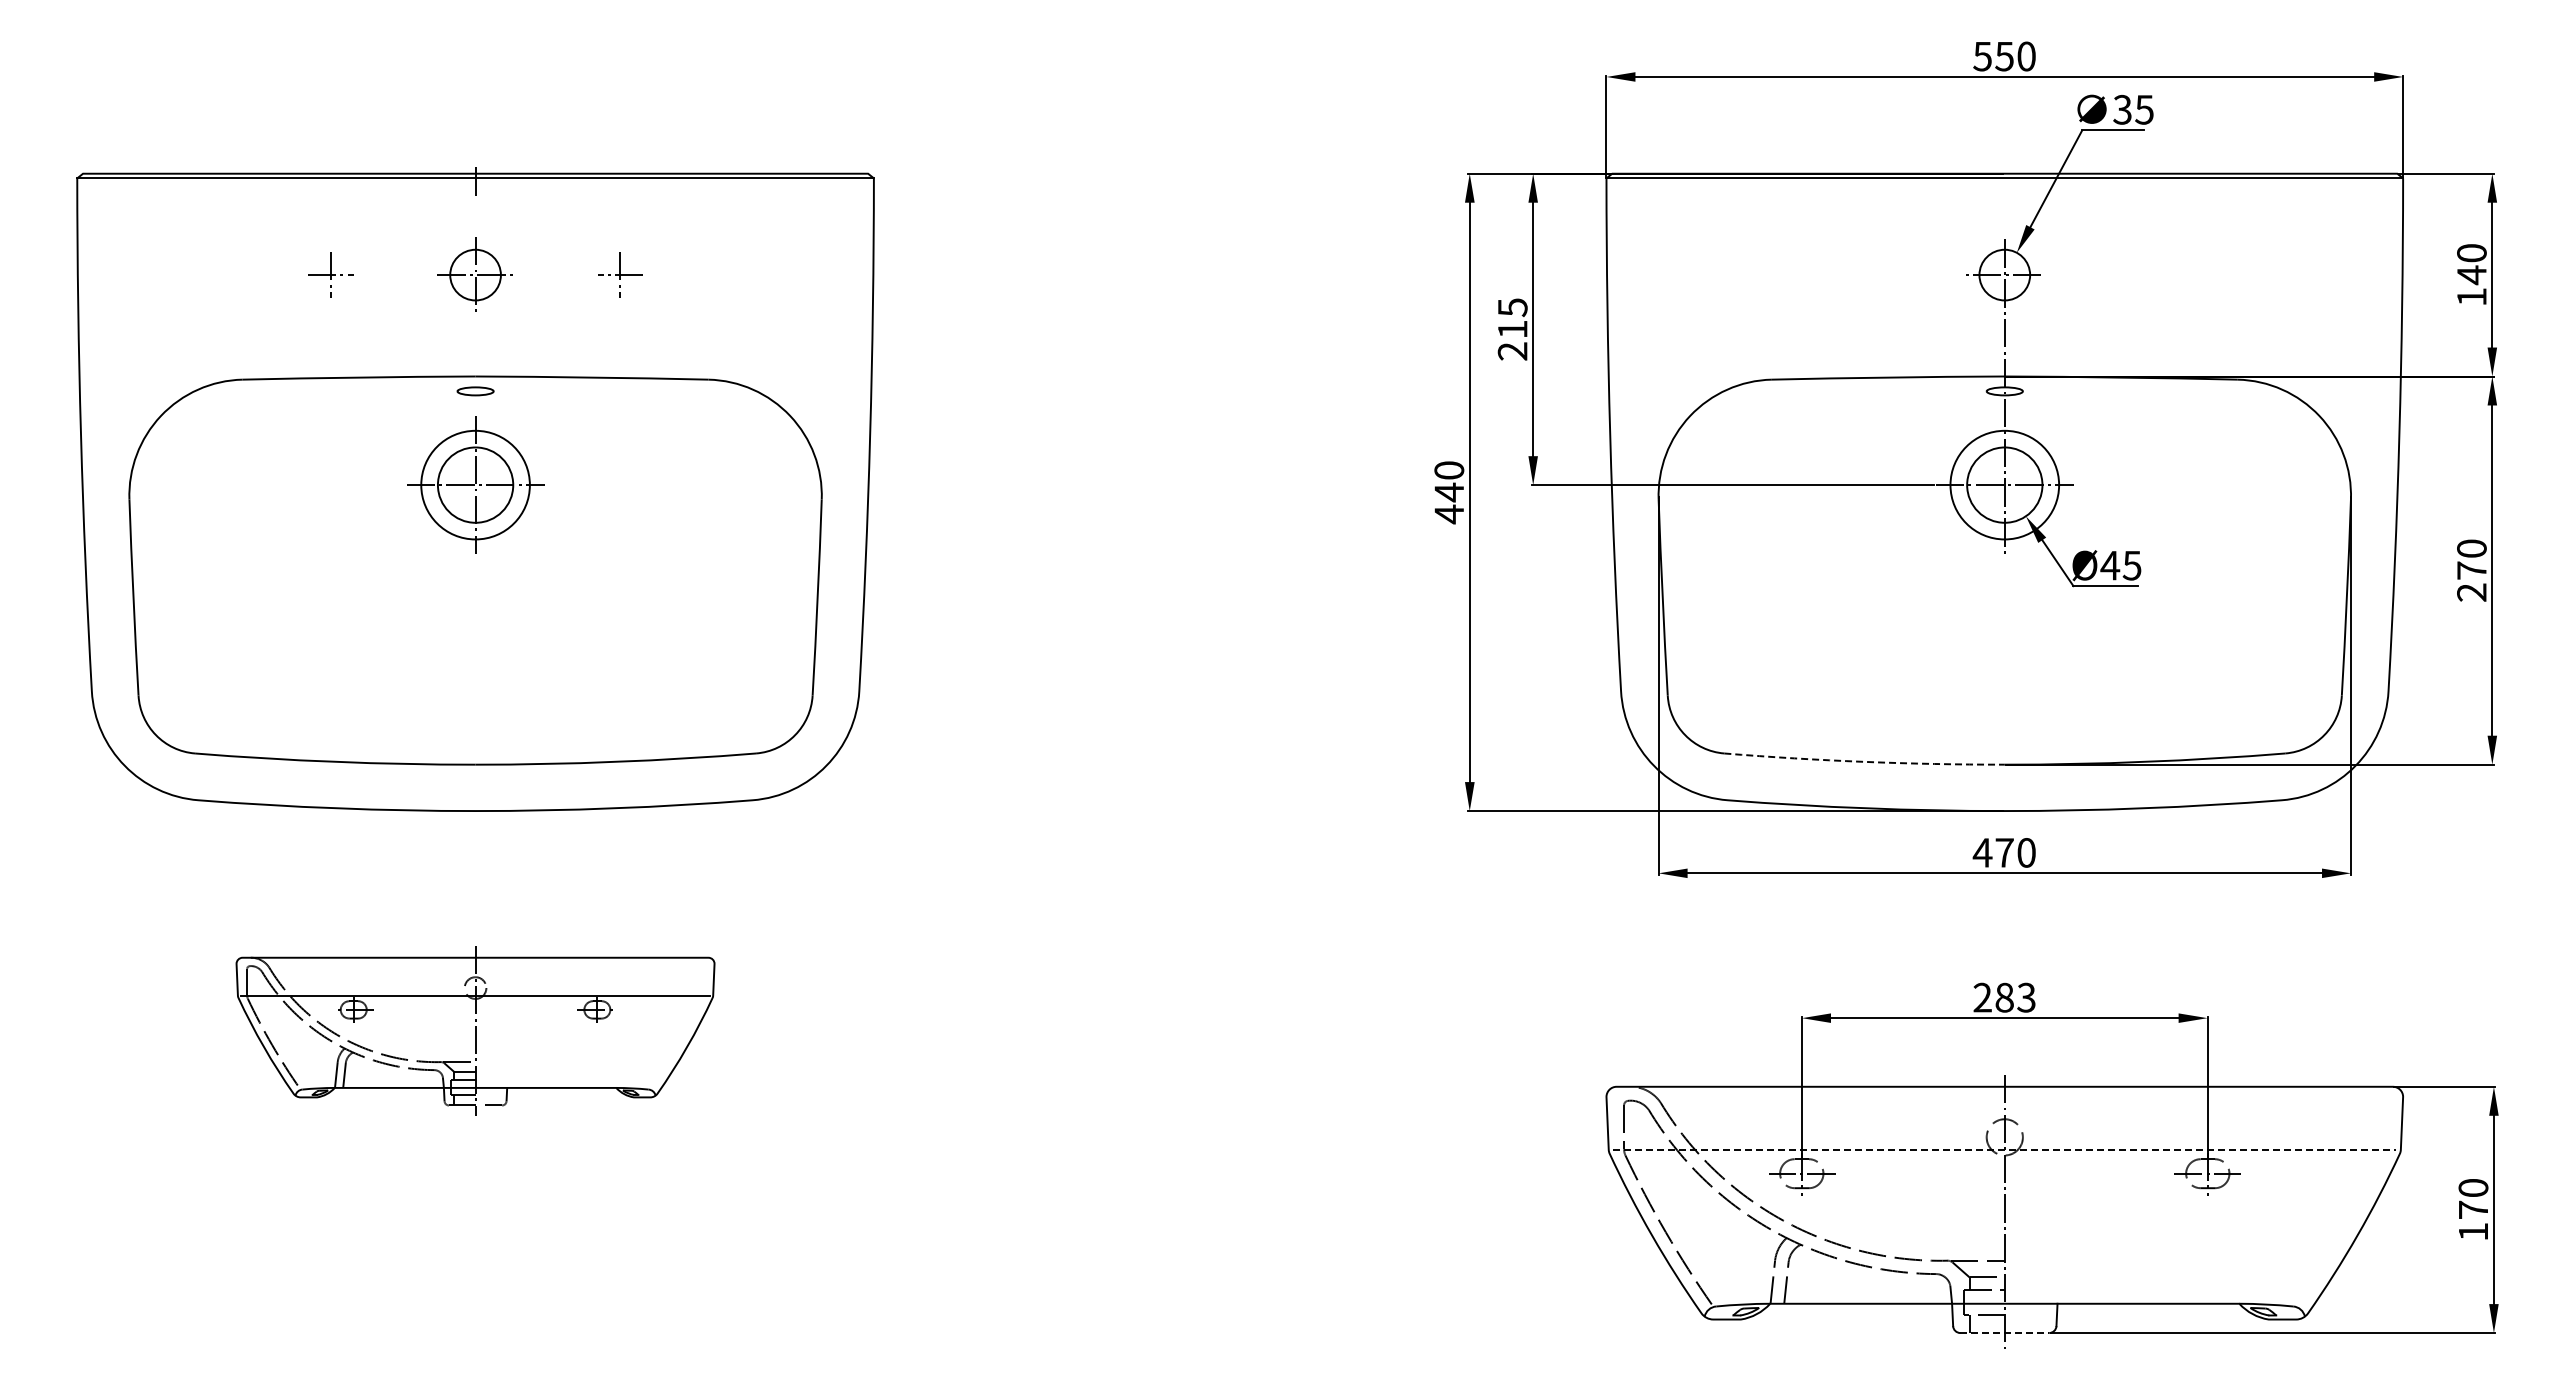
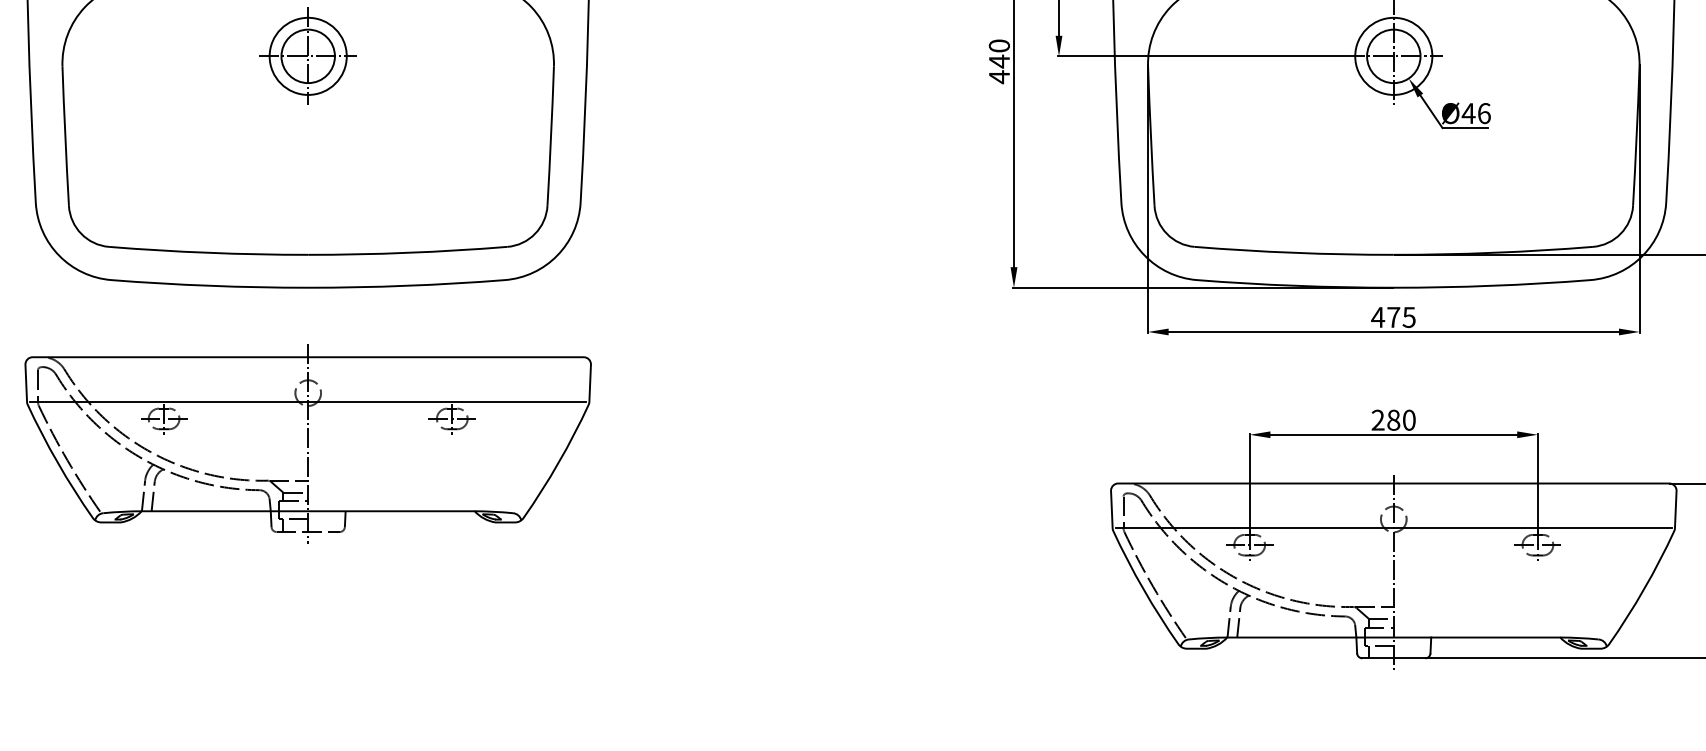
text: (2131, 565) -> (1483, 113), Ø45 -> Ø46
arc: (1864, 761) -> (1294, 252), dashed -> solid
text: (2026, 852) -> (1409, 317), 470 -> 475
text: (2026, 997) -> (1409, 420), 283 -> 280
part: (475, 1030) -> (308, 443), size x1.67
line: (2005, 1149) -> (1394, 528), dashed -> solid
line: (2005, 1333) -> (1394, 658), dashed -> solid

